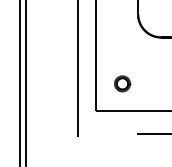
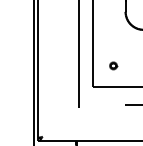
part: (122, 83) -> (113, 65), size x0.6

